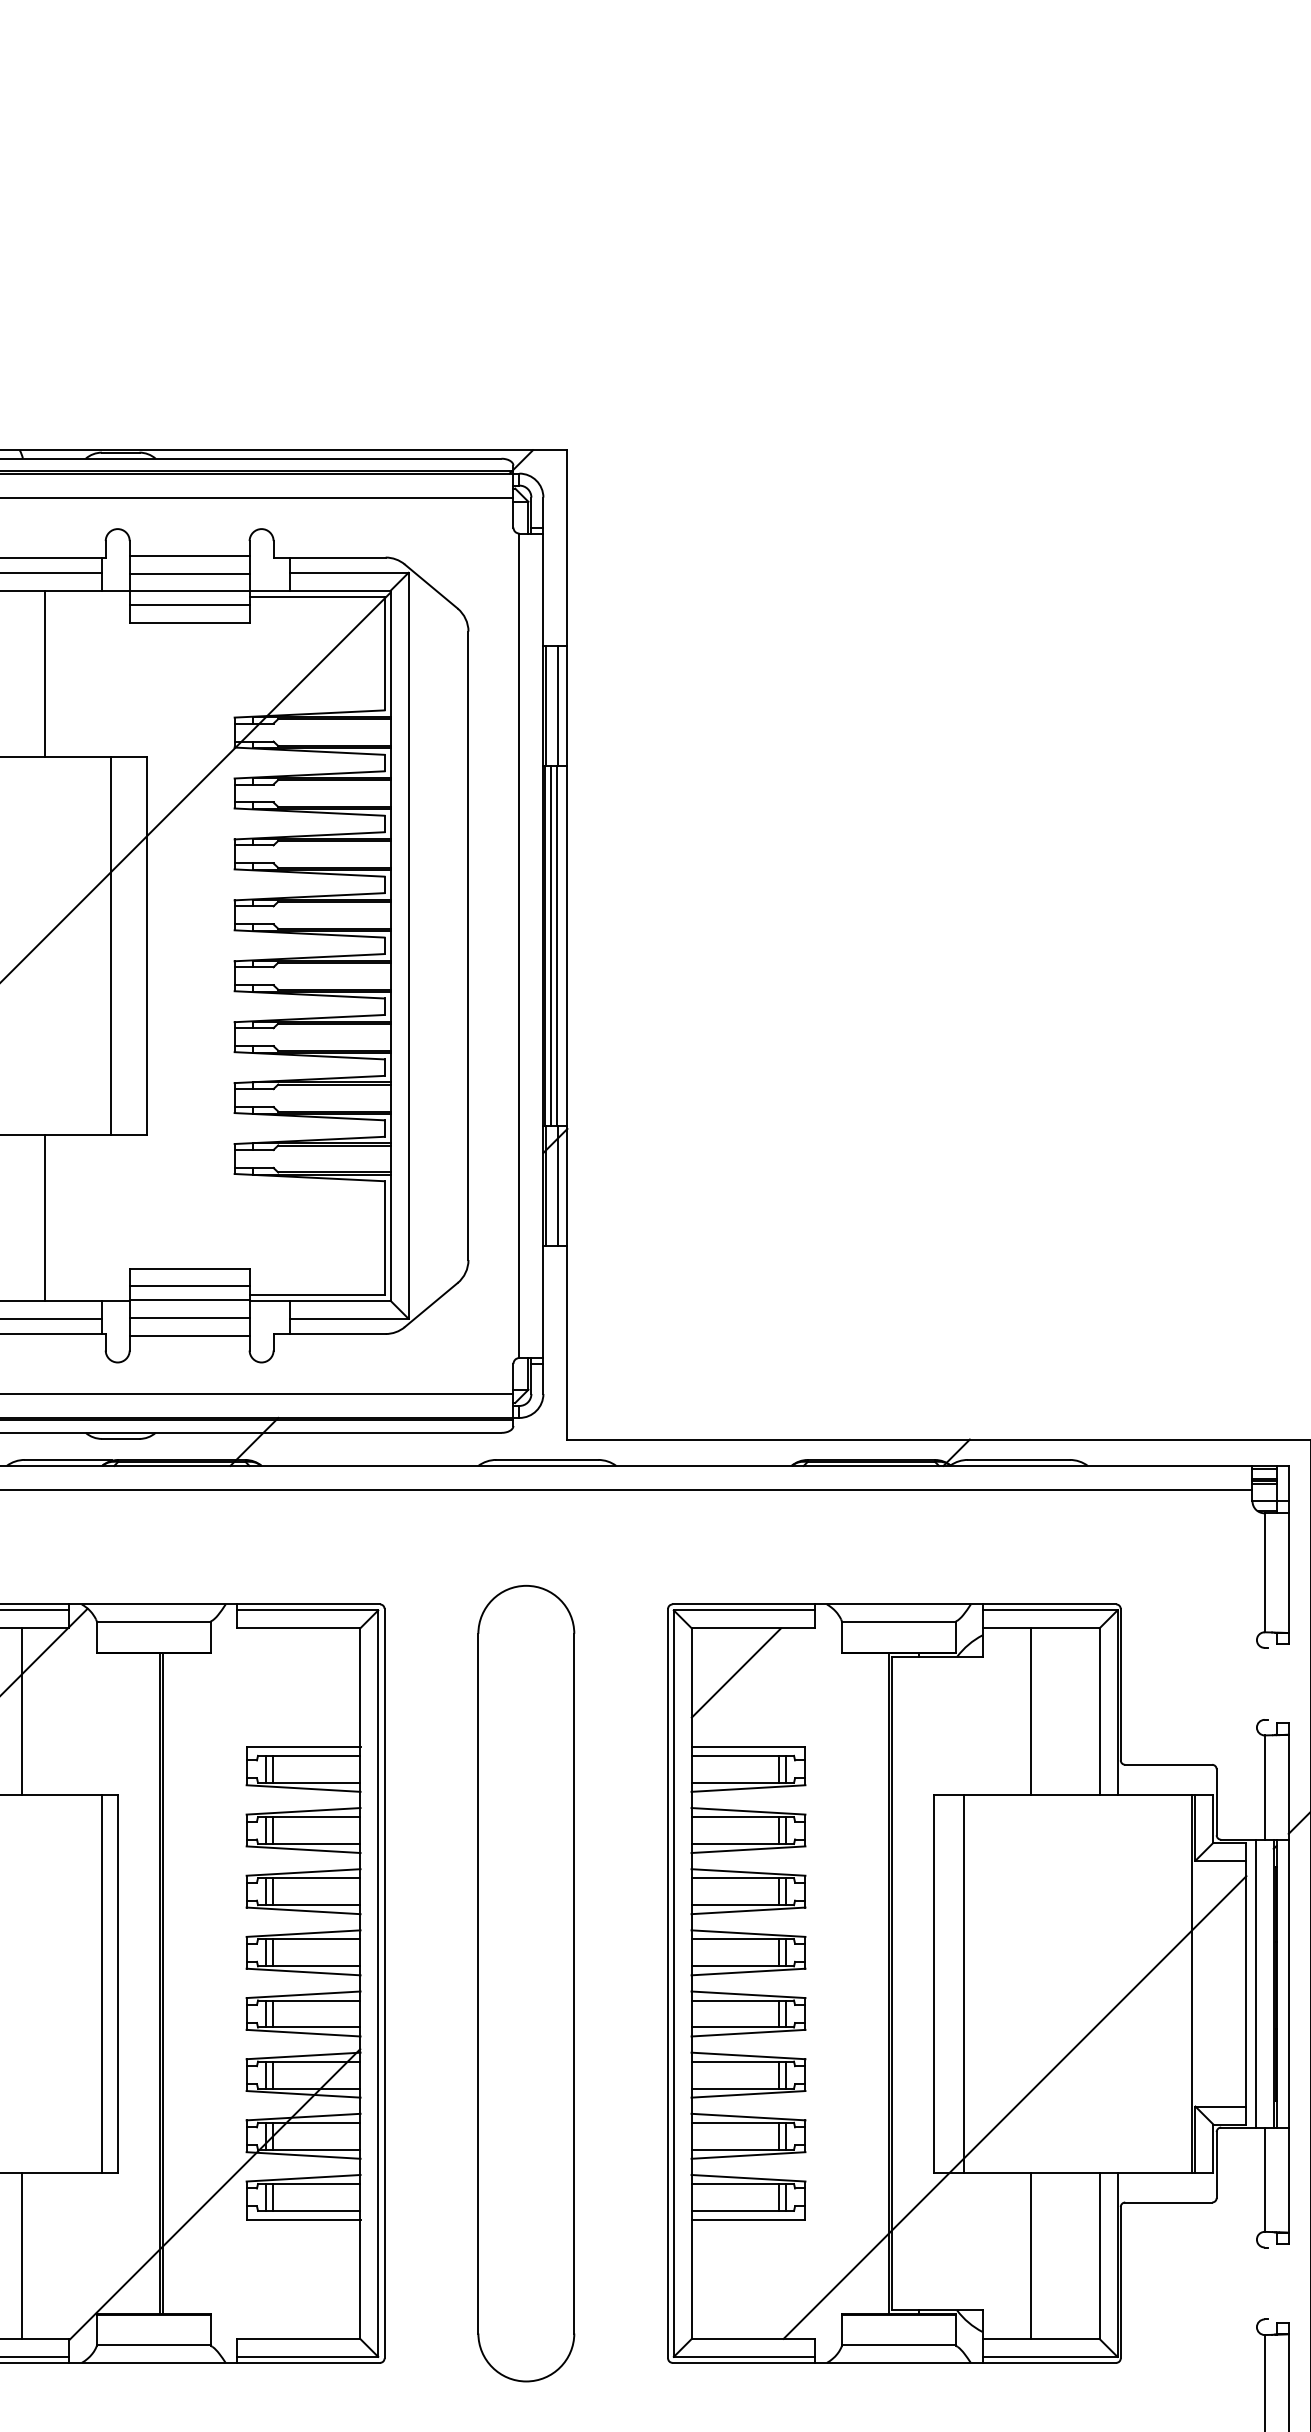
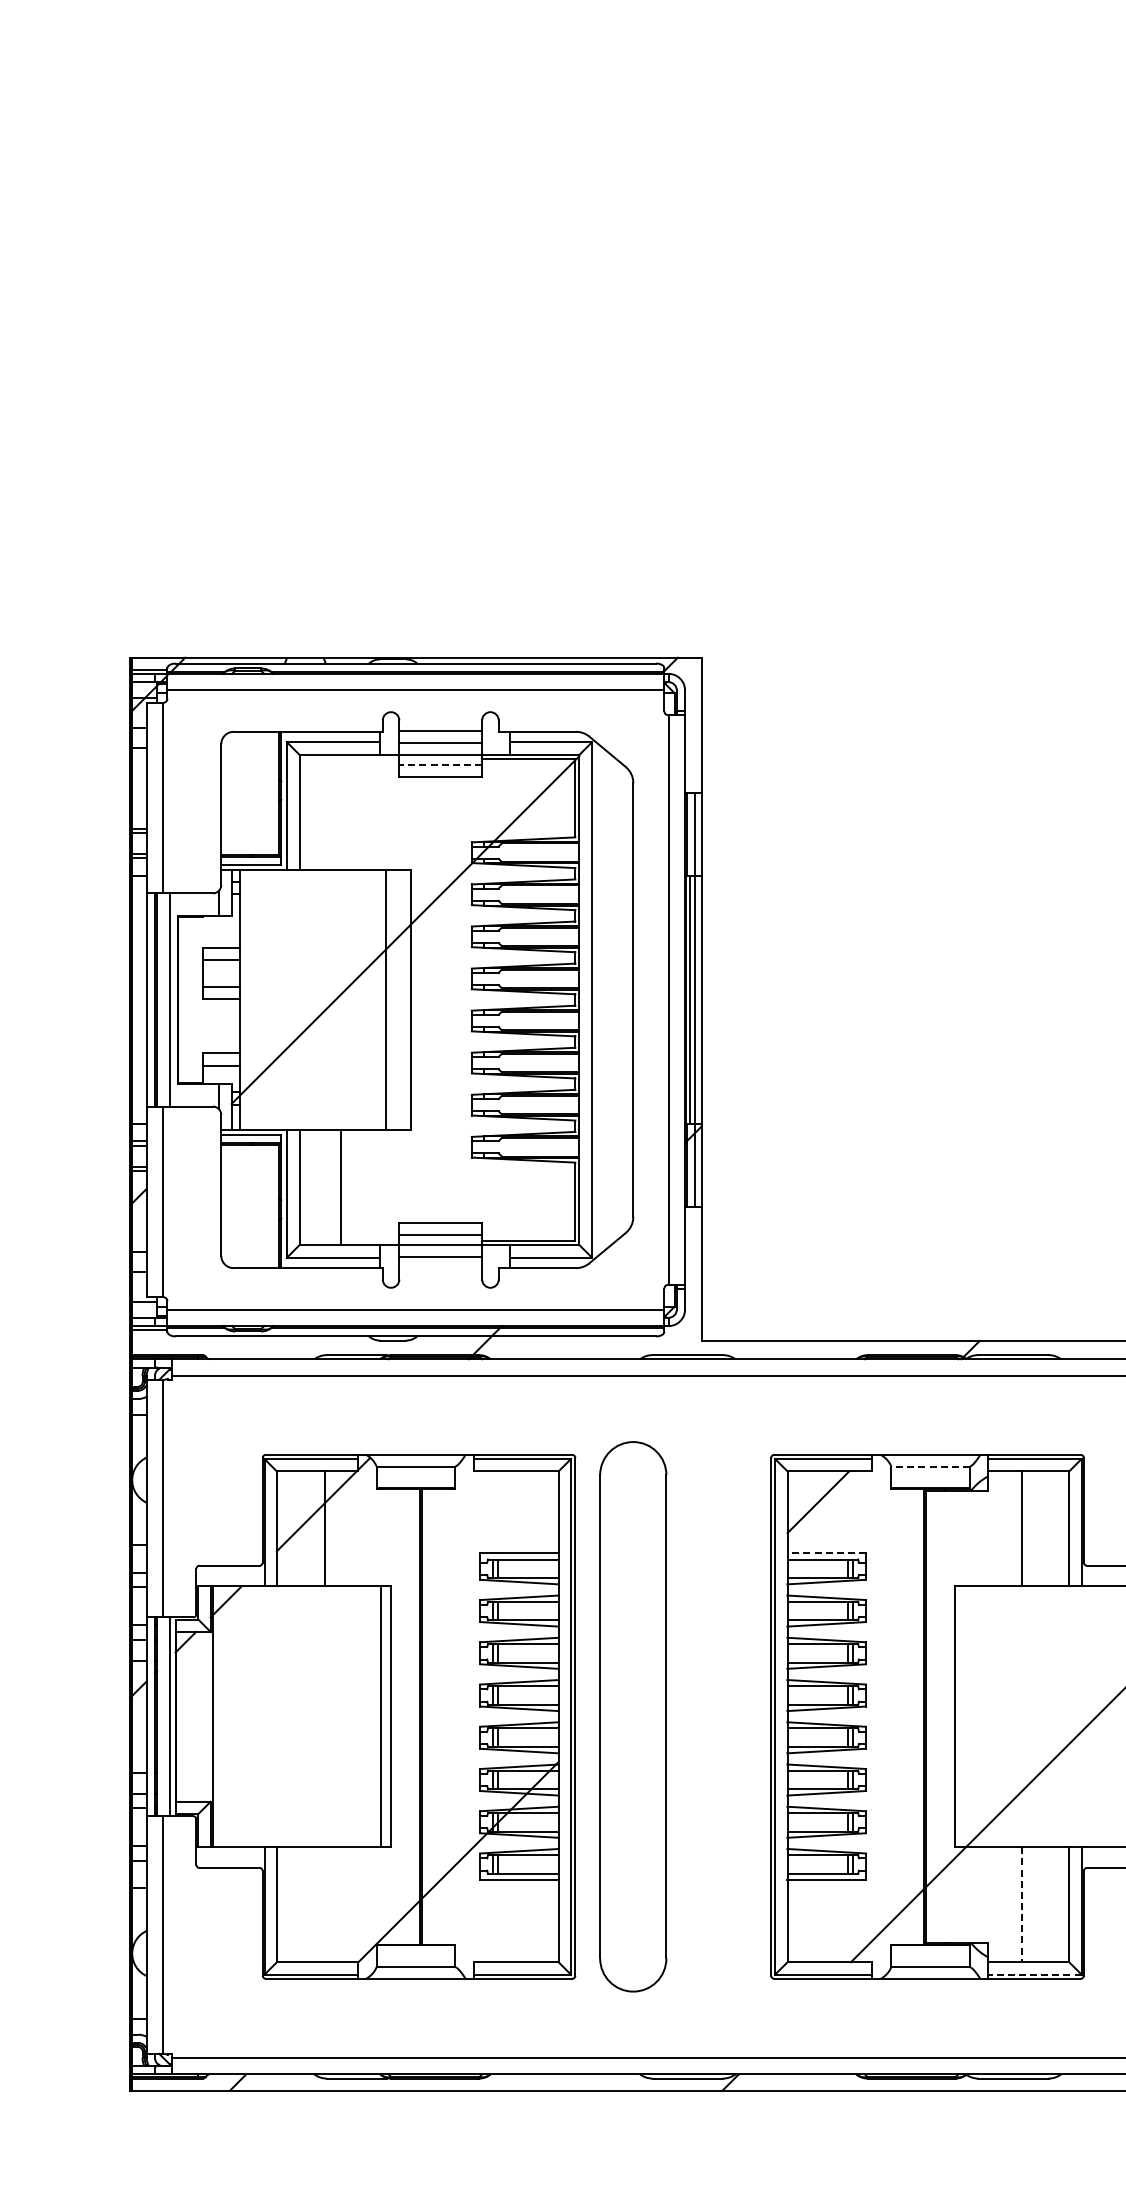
line: (189, 604) -> (440, 764), solid -> dashed
line: (44, 672) -> (340, 811), removed
line: (189, 1335) -> (440, 1269), removed
line: (898, 1622) -> (930, 1467), solid -> dashed
line: (748, 1747) -> (826, 1553), solid -> dashed
part: (526, 1983) -> (633, 1716), moved
line: (963, 1983) -> (975, 1716), removed
line: (21, 2255) -> (324, 1904), removed
line: (1030, 2256) -> (1021, 1905), solid -> dashed
line: (1050, 2356) -> (1035, 1974), solid -> dashed

